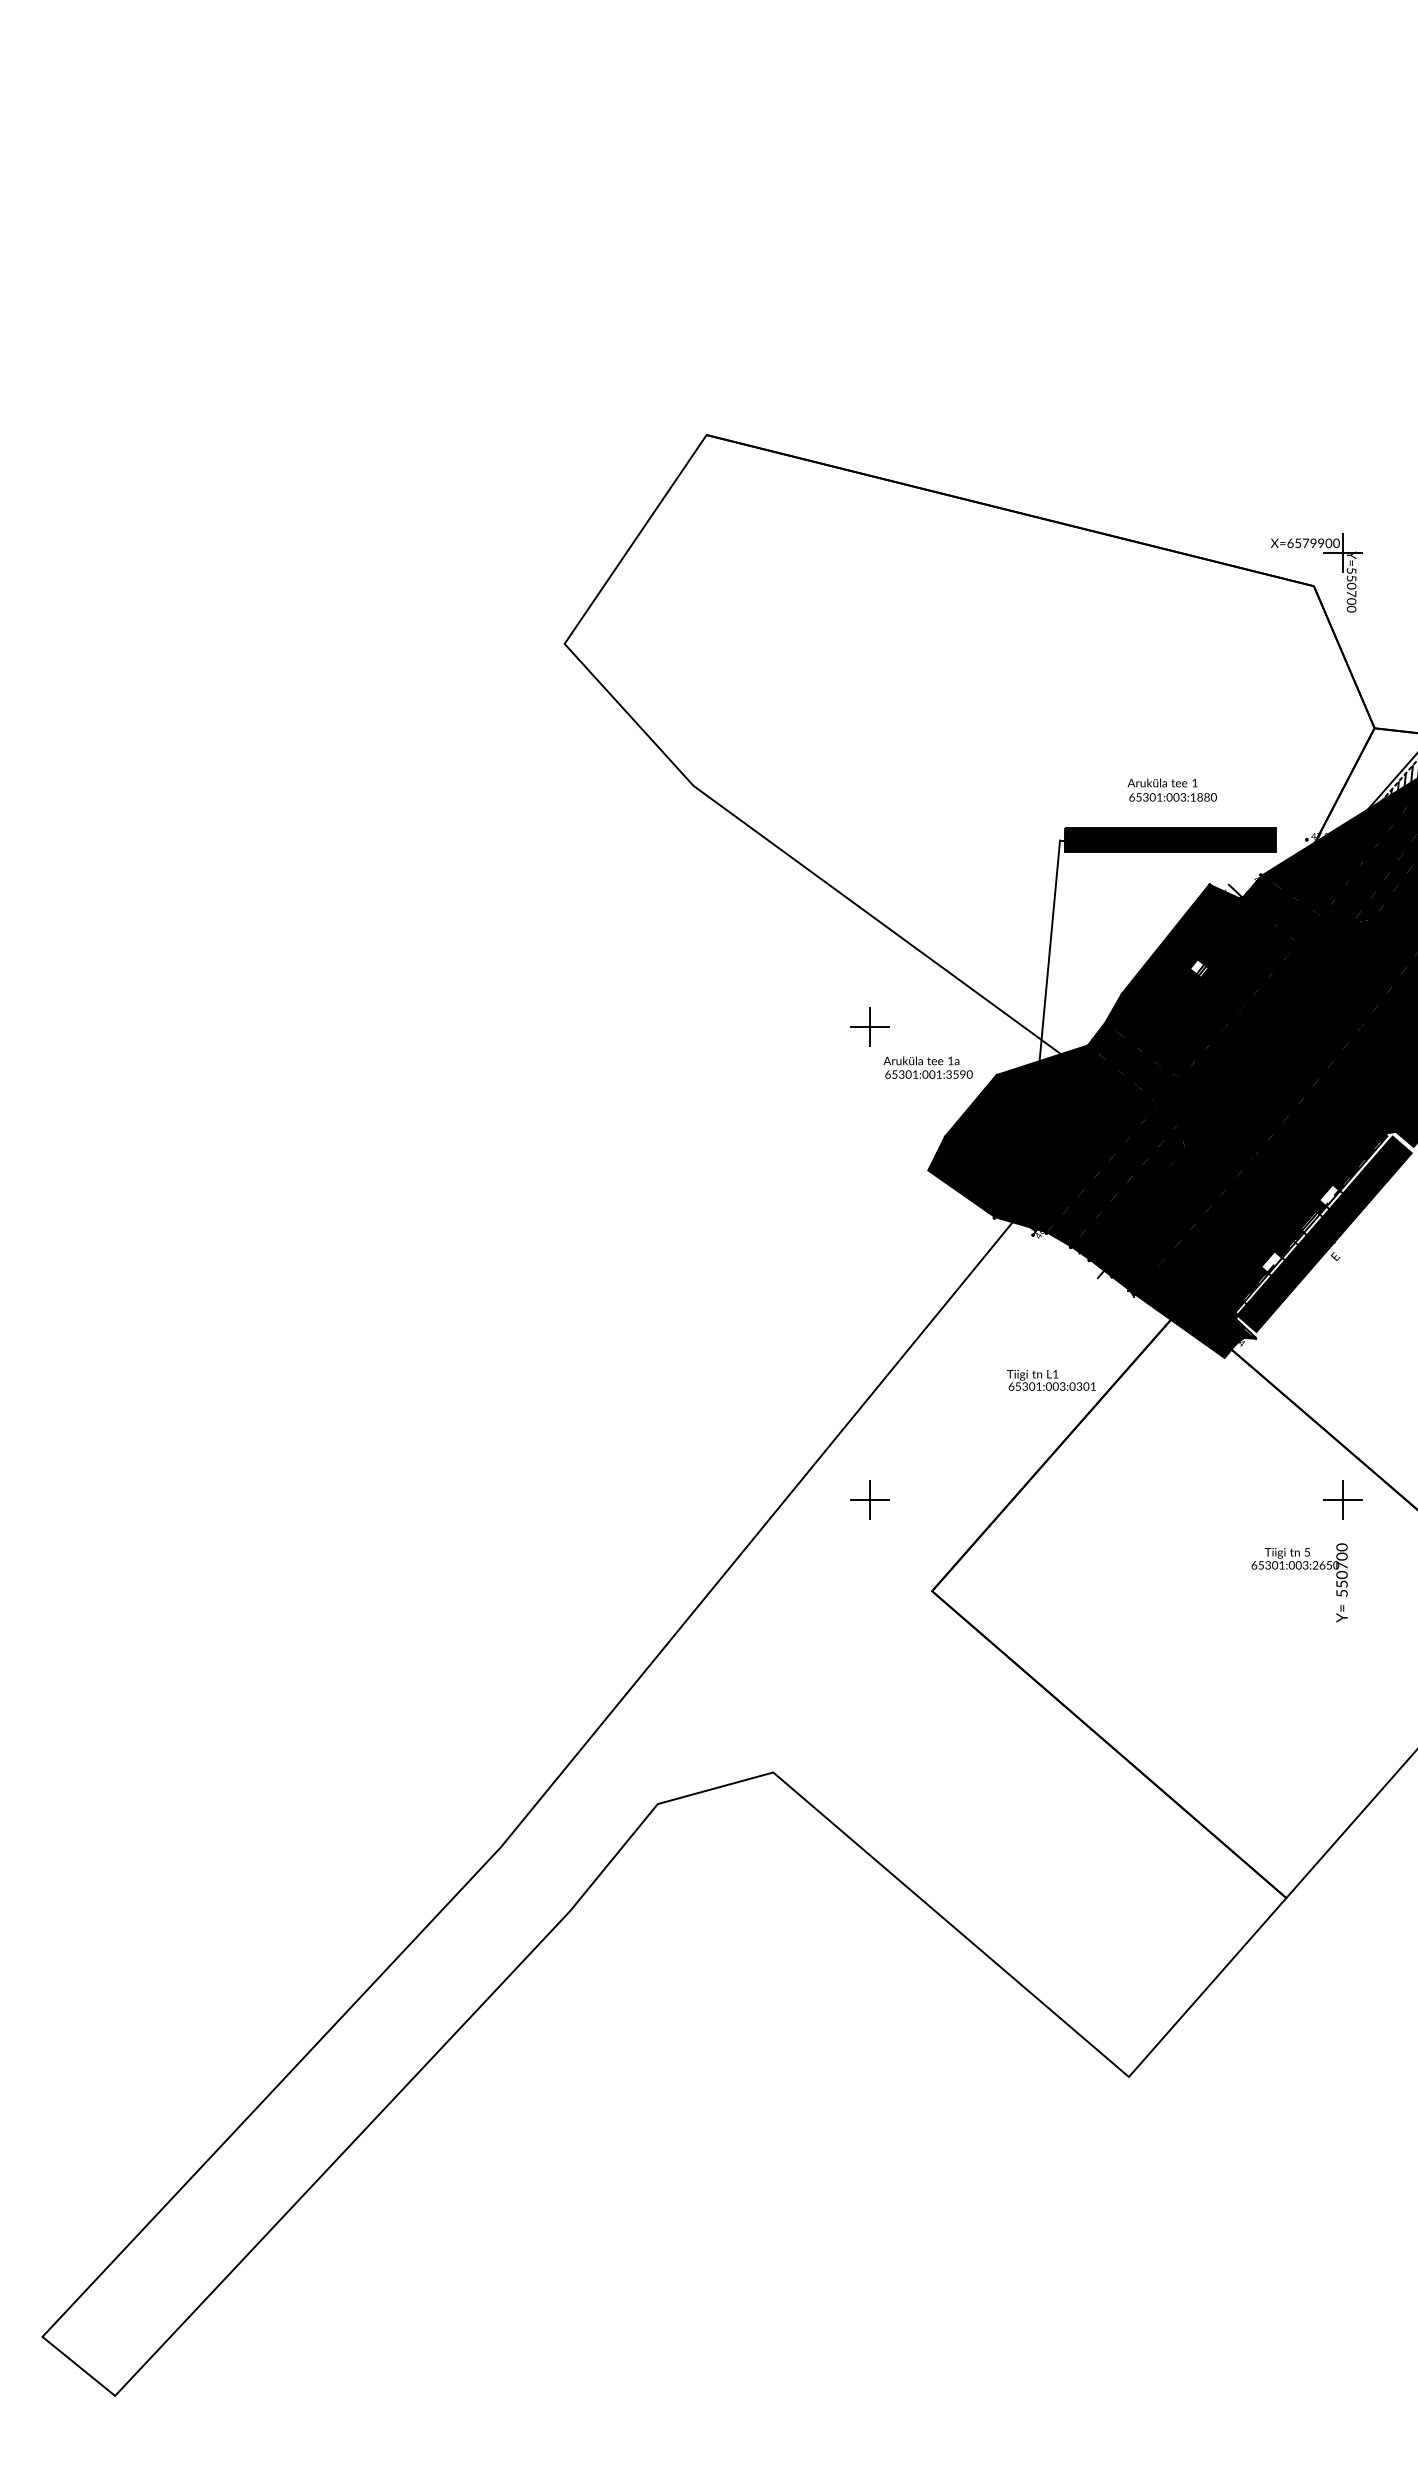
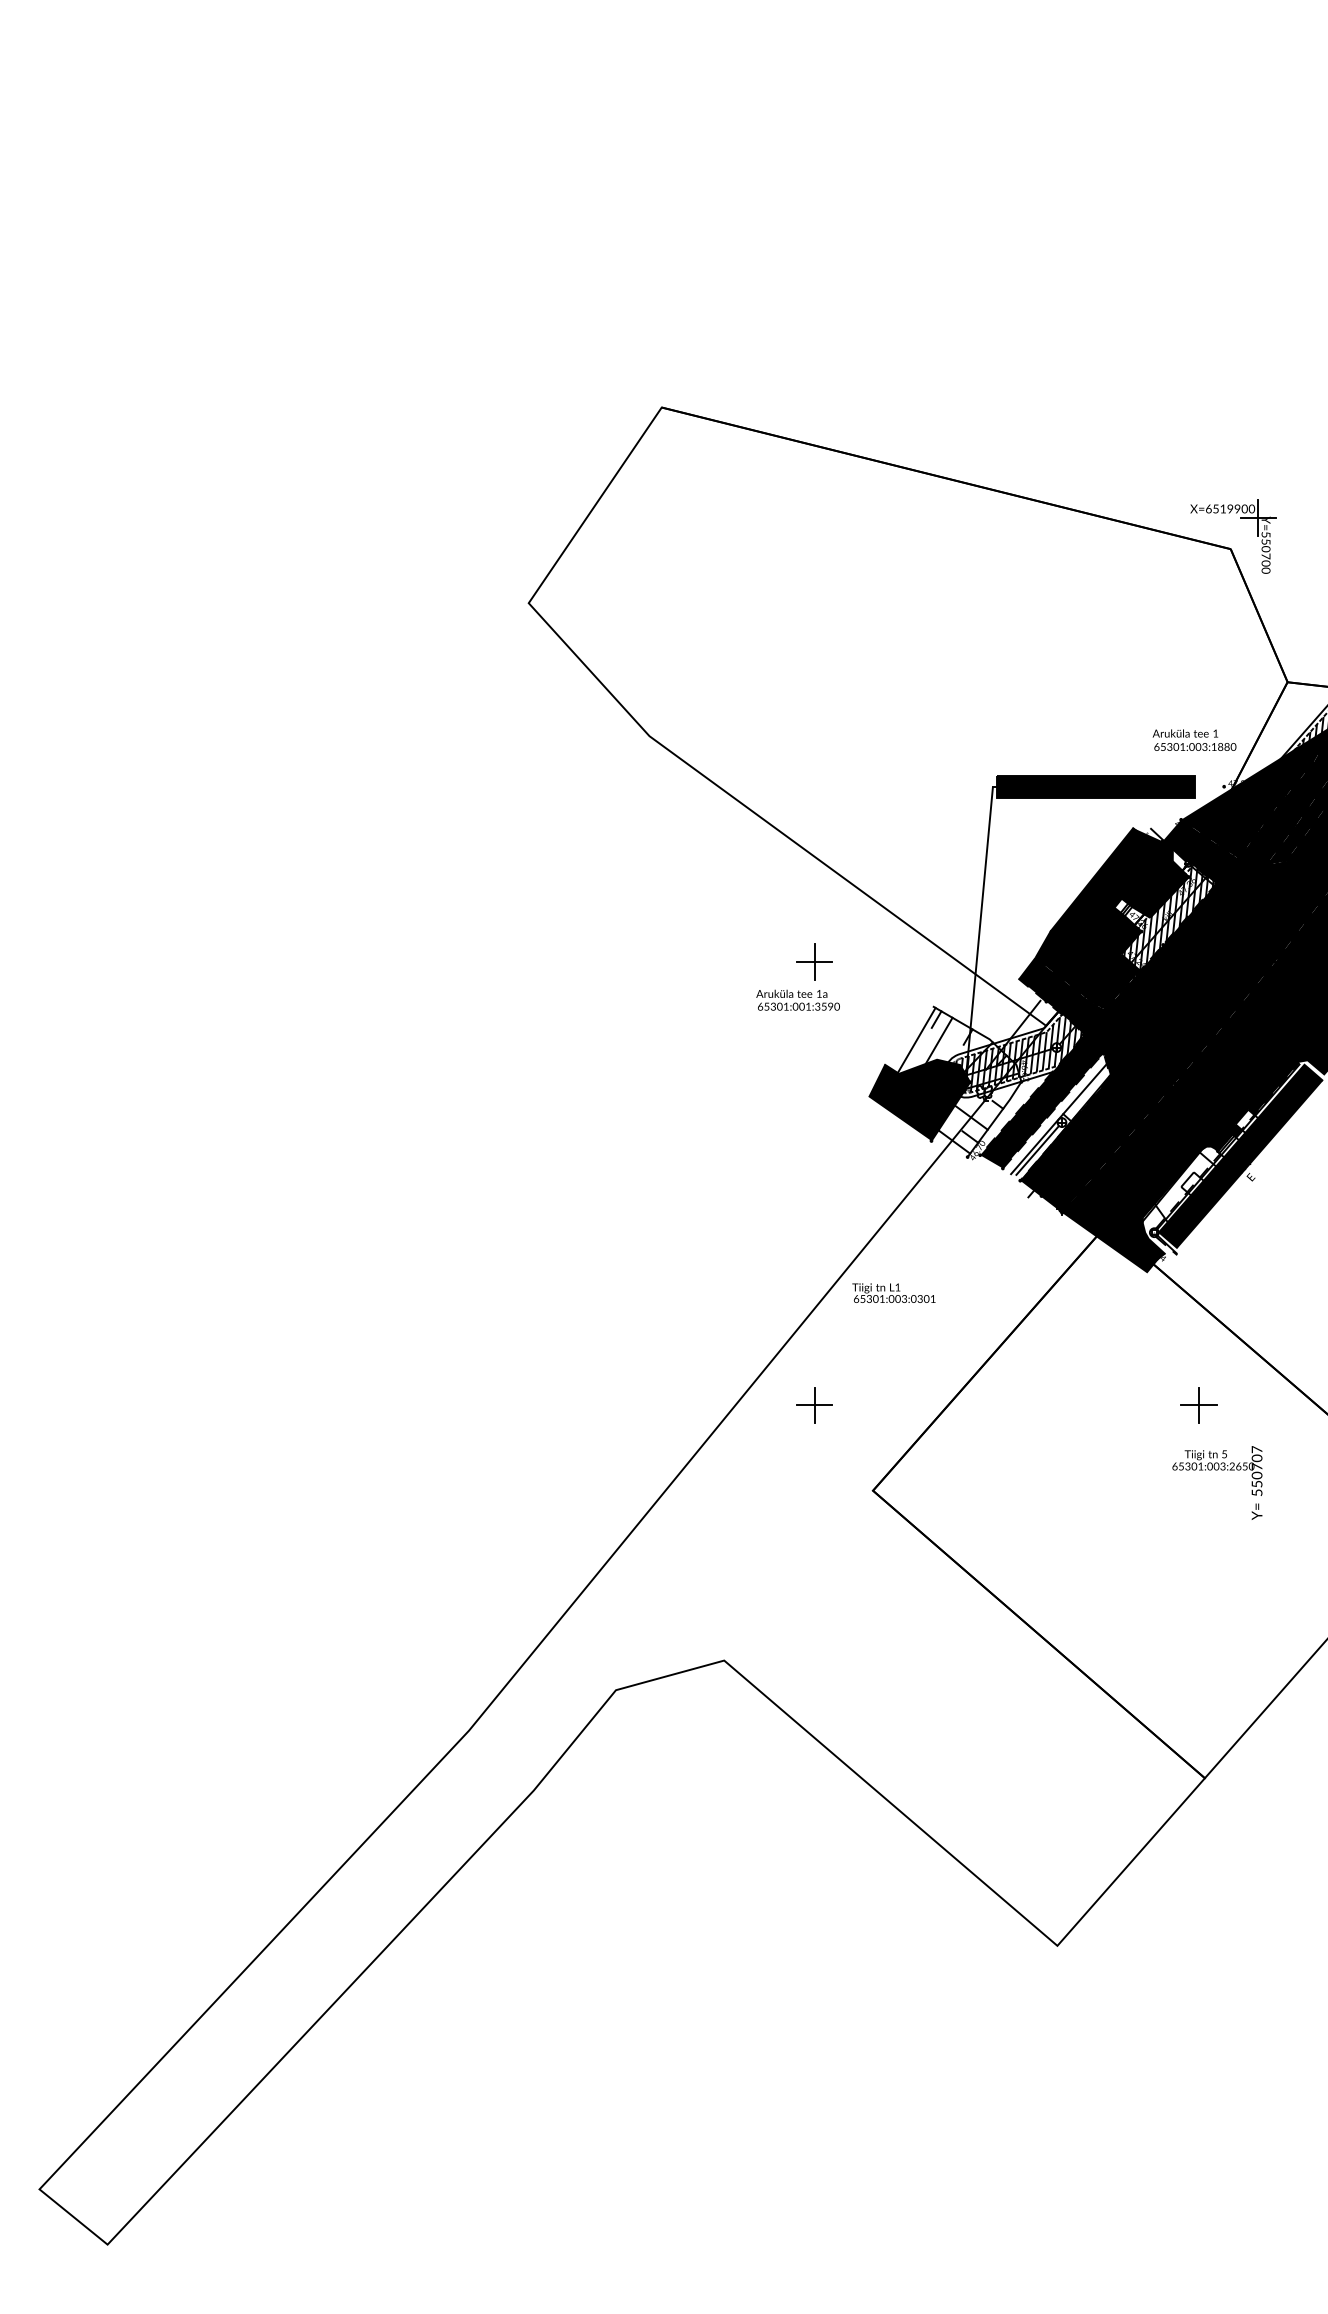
text: (1305, 542) -> (1222, 508), X=6579900 -> X=6519900
text: (1171, 789) -> (1193, 739), moved
fill: (1239, 991) -> (1161, 928), removed
text: (927, 1067) -> (797, 1000), moved
fill: (1050, 1138) -> (983, 1066), removed
fill: (1127, 1192) -> (1056, 1117), removed
fill: (1261, 1281) -> (1181, 1200), removed
text: (1051, 1380) -> (894, 1293), moved
part: (1342, 1499) -> (1198, 1404), moved
text: (1341, 1547) -> (1256, 1449), 550700 -> 550707

